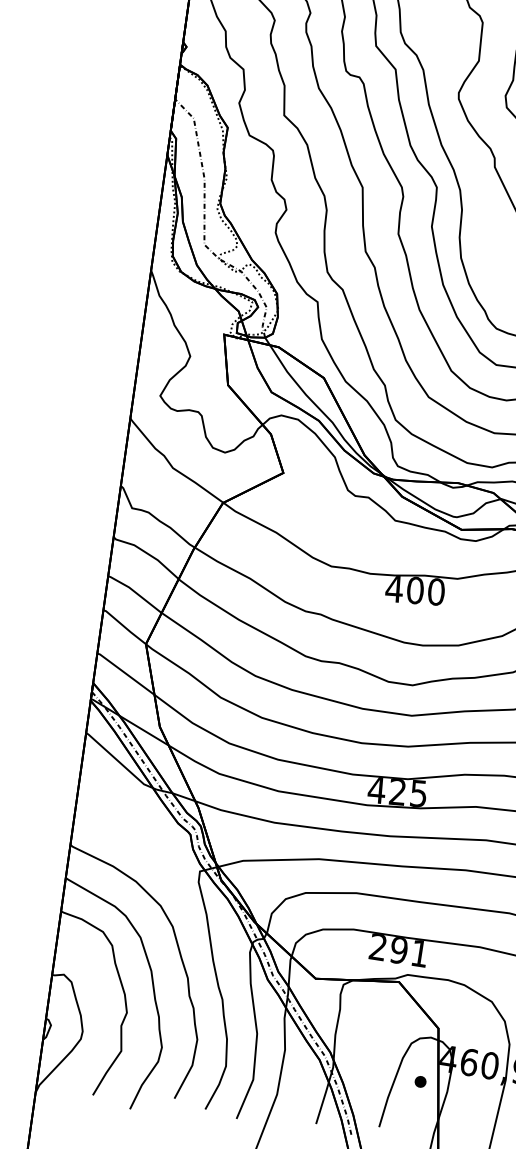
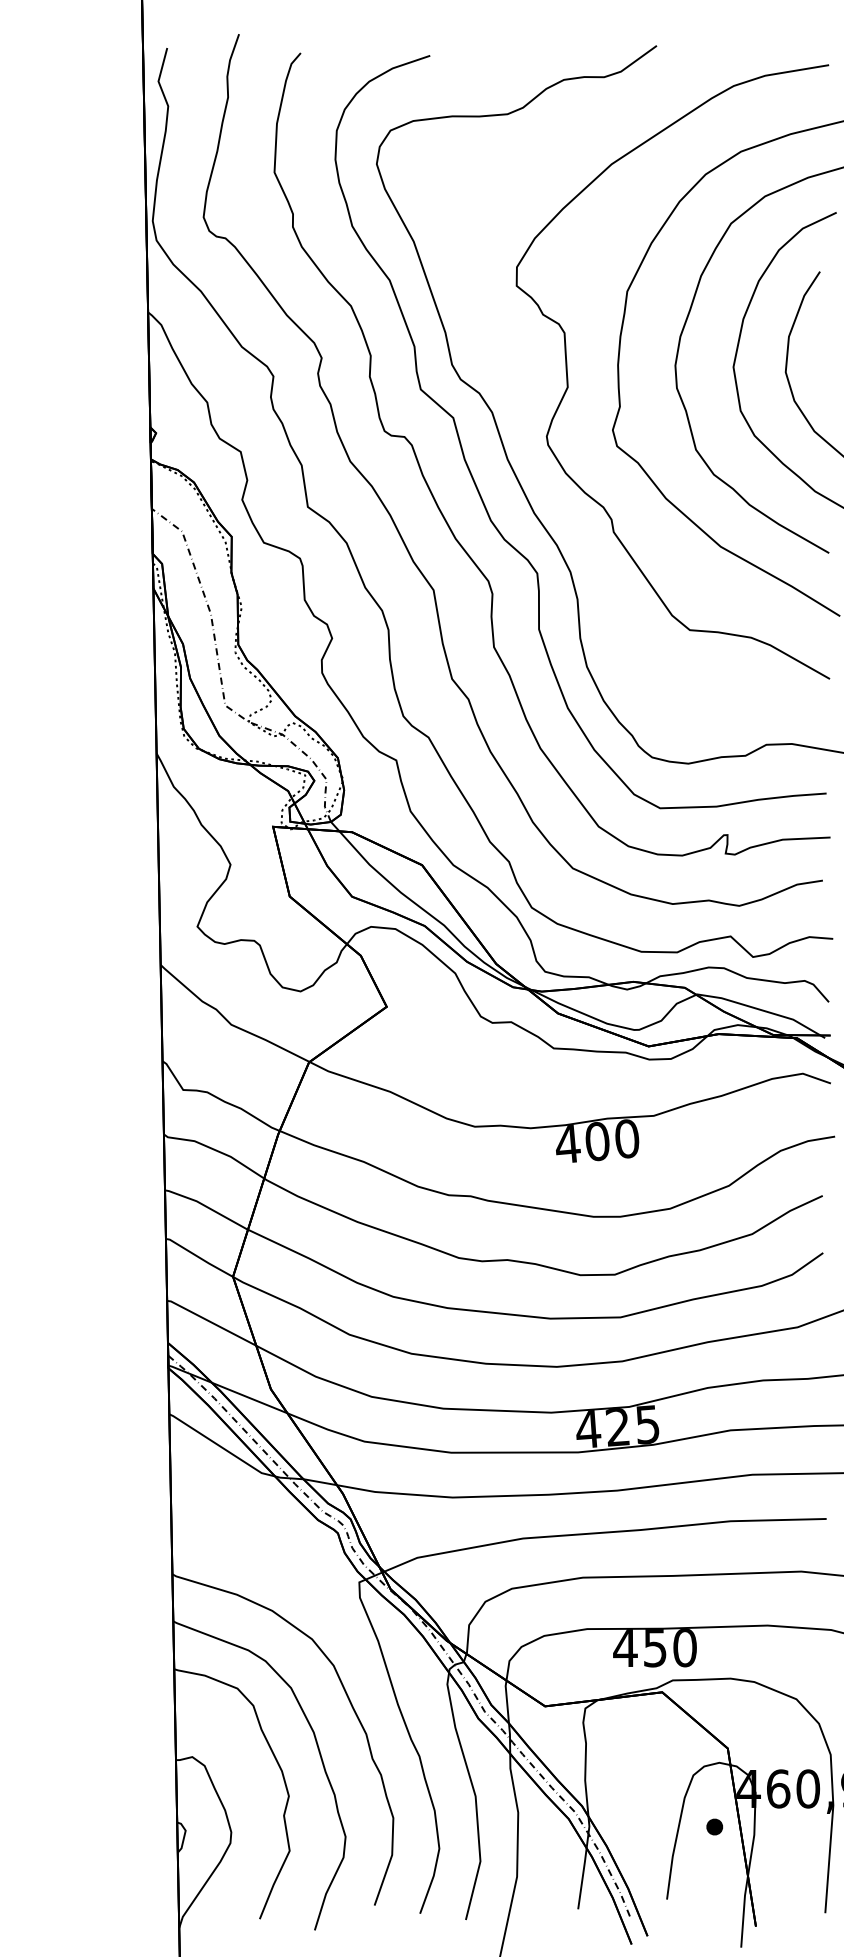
text: (398, 950) -> (654, 1648), 291 -> 450

